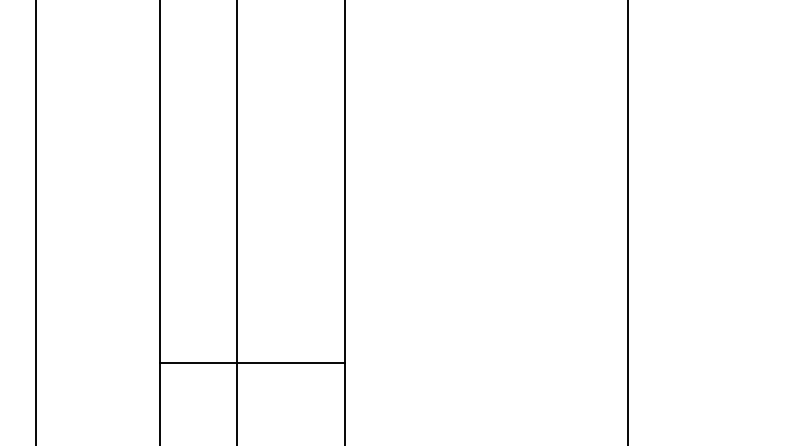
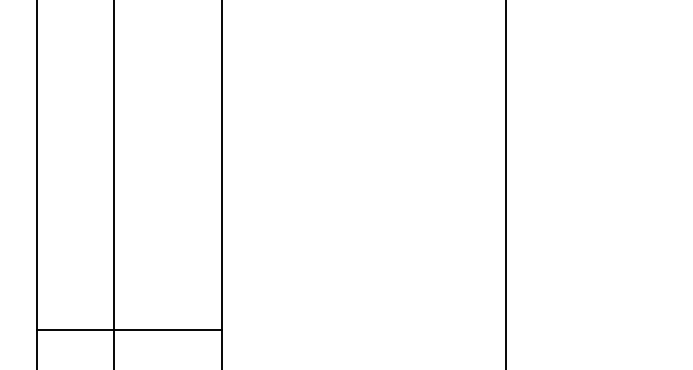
line: (251, 362) -> (129, 329), moved

